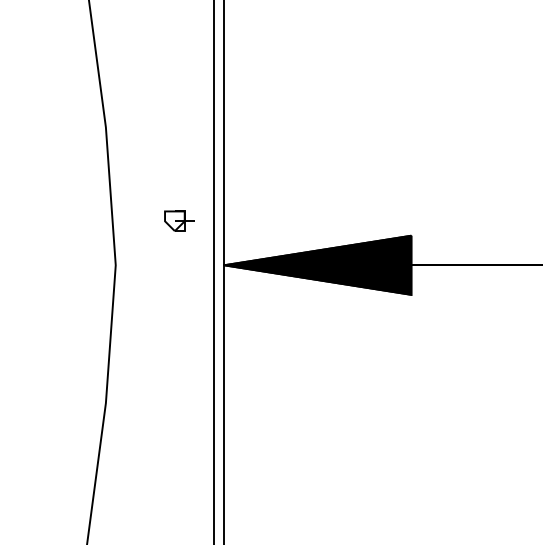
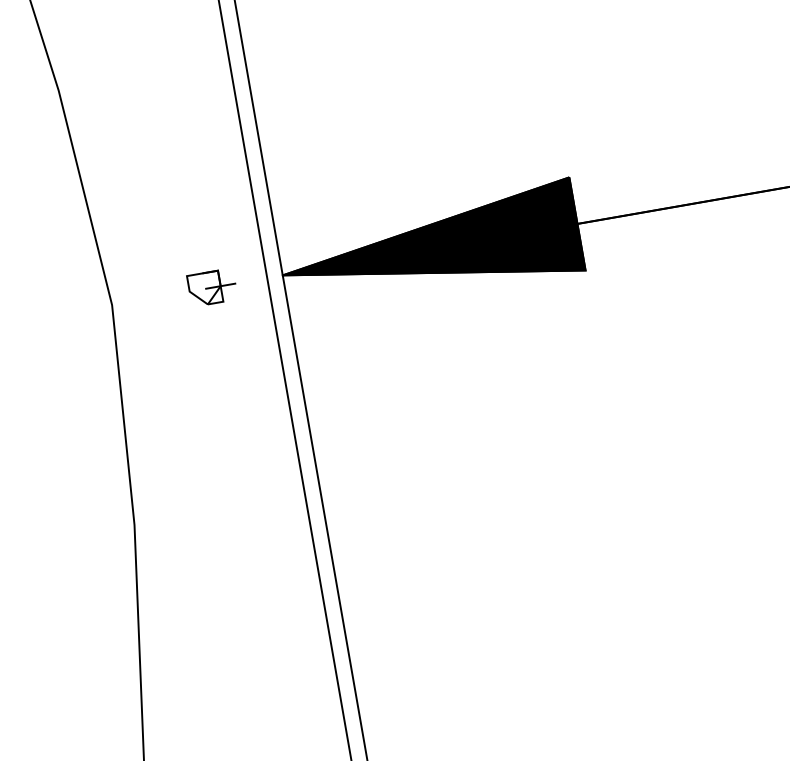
part: (179, 220) -> (212, 286), moved

